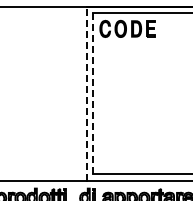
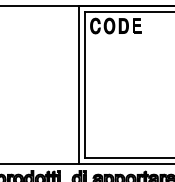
line: (86, 93) -> (78, 84), dashed -> solid
line: (93, 93) -> (84, 84), dashed -> solid

